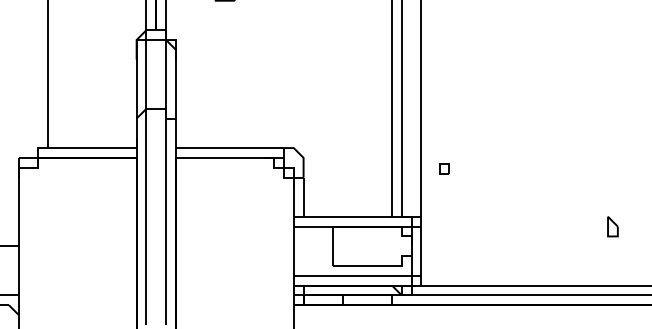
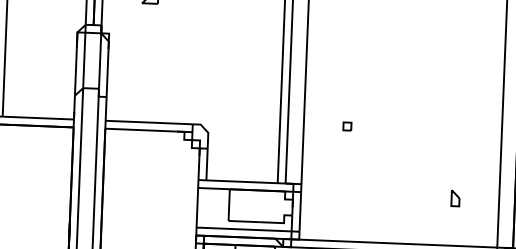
part: (444, 168) -> (347, 126), moved

